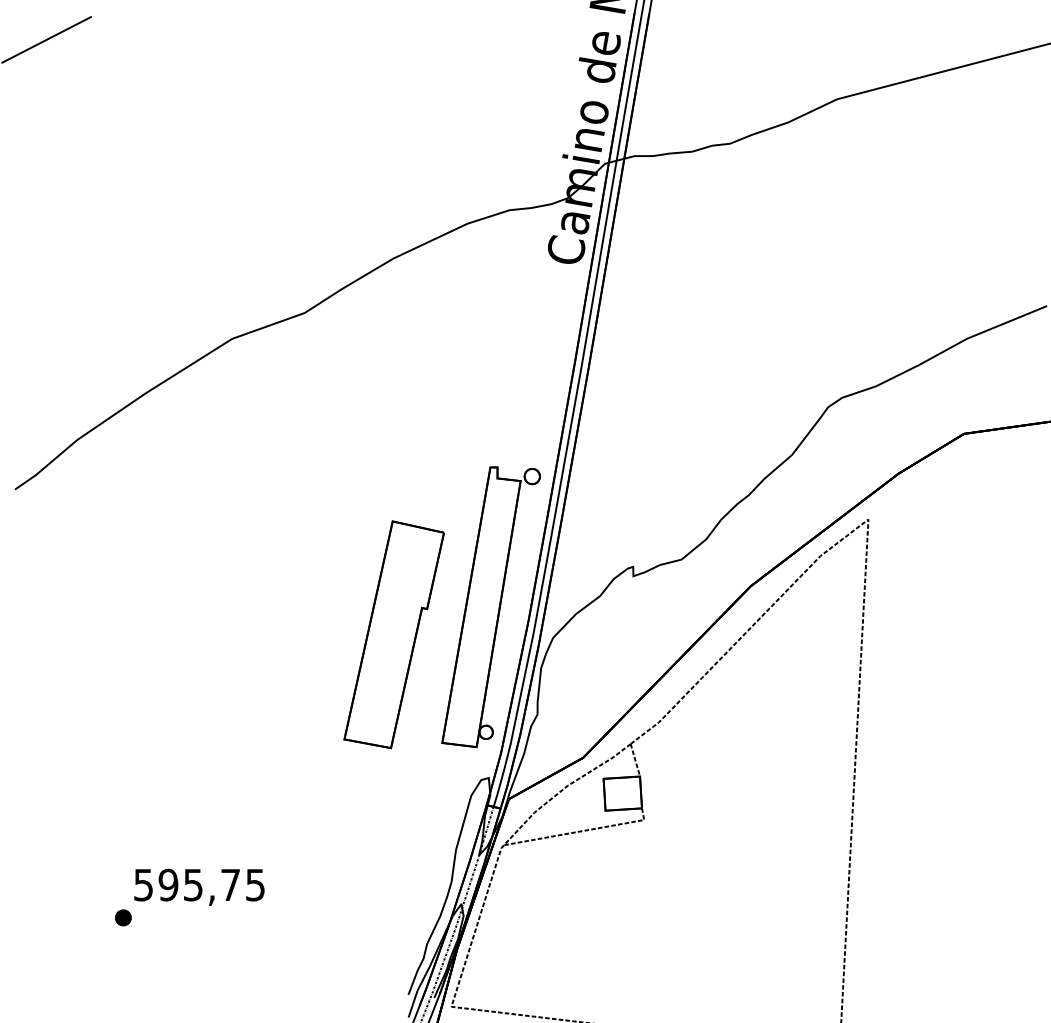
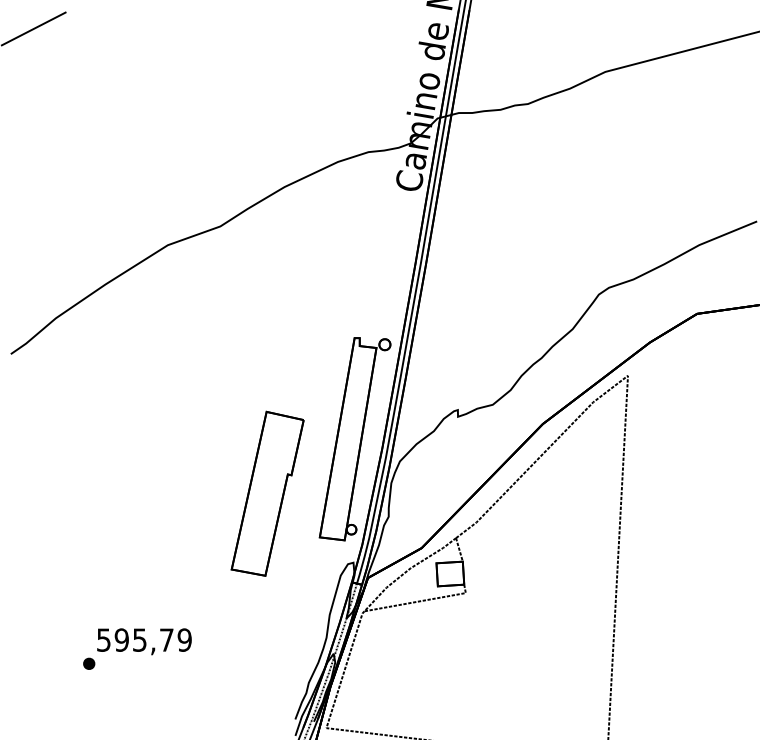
part: (393, 634) -> (267, 493), moved
text: (255, 884) -> (184, 639), 595,75 -> 595,79

